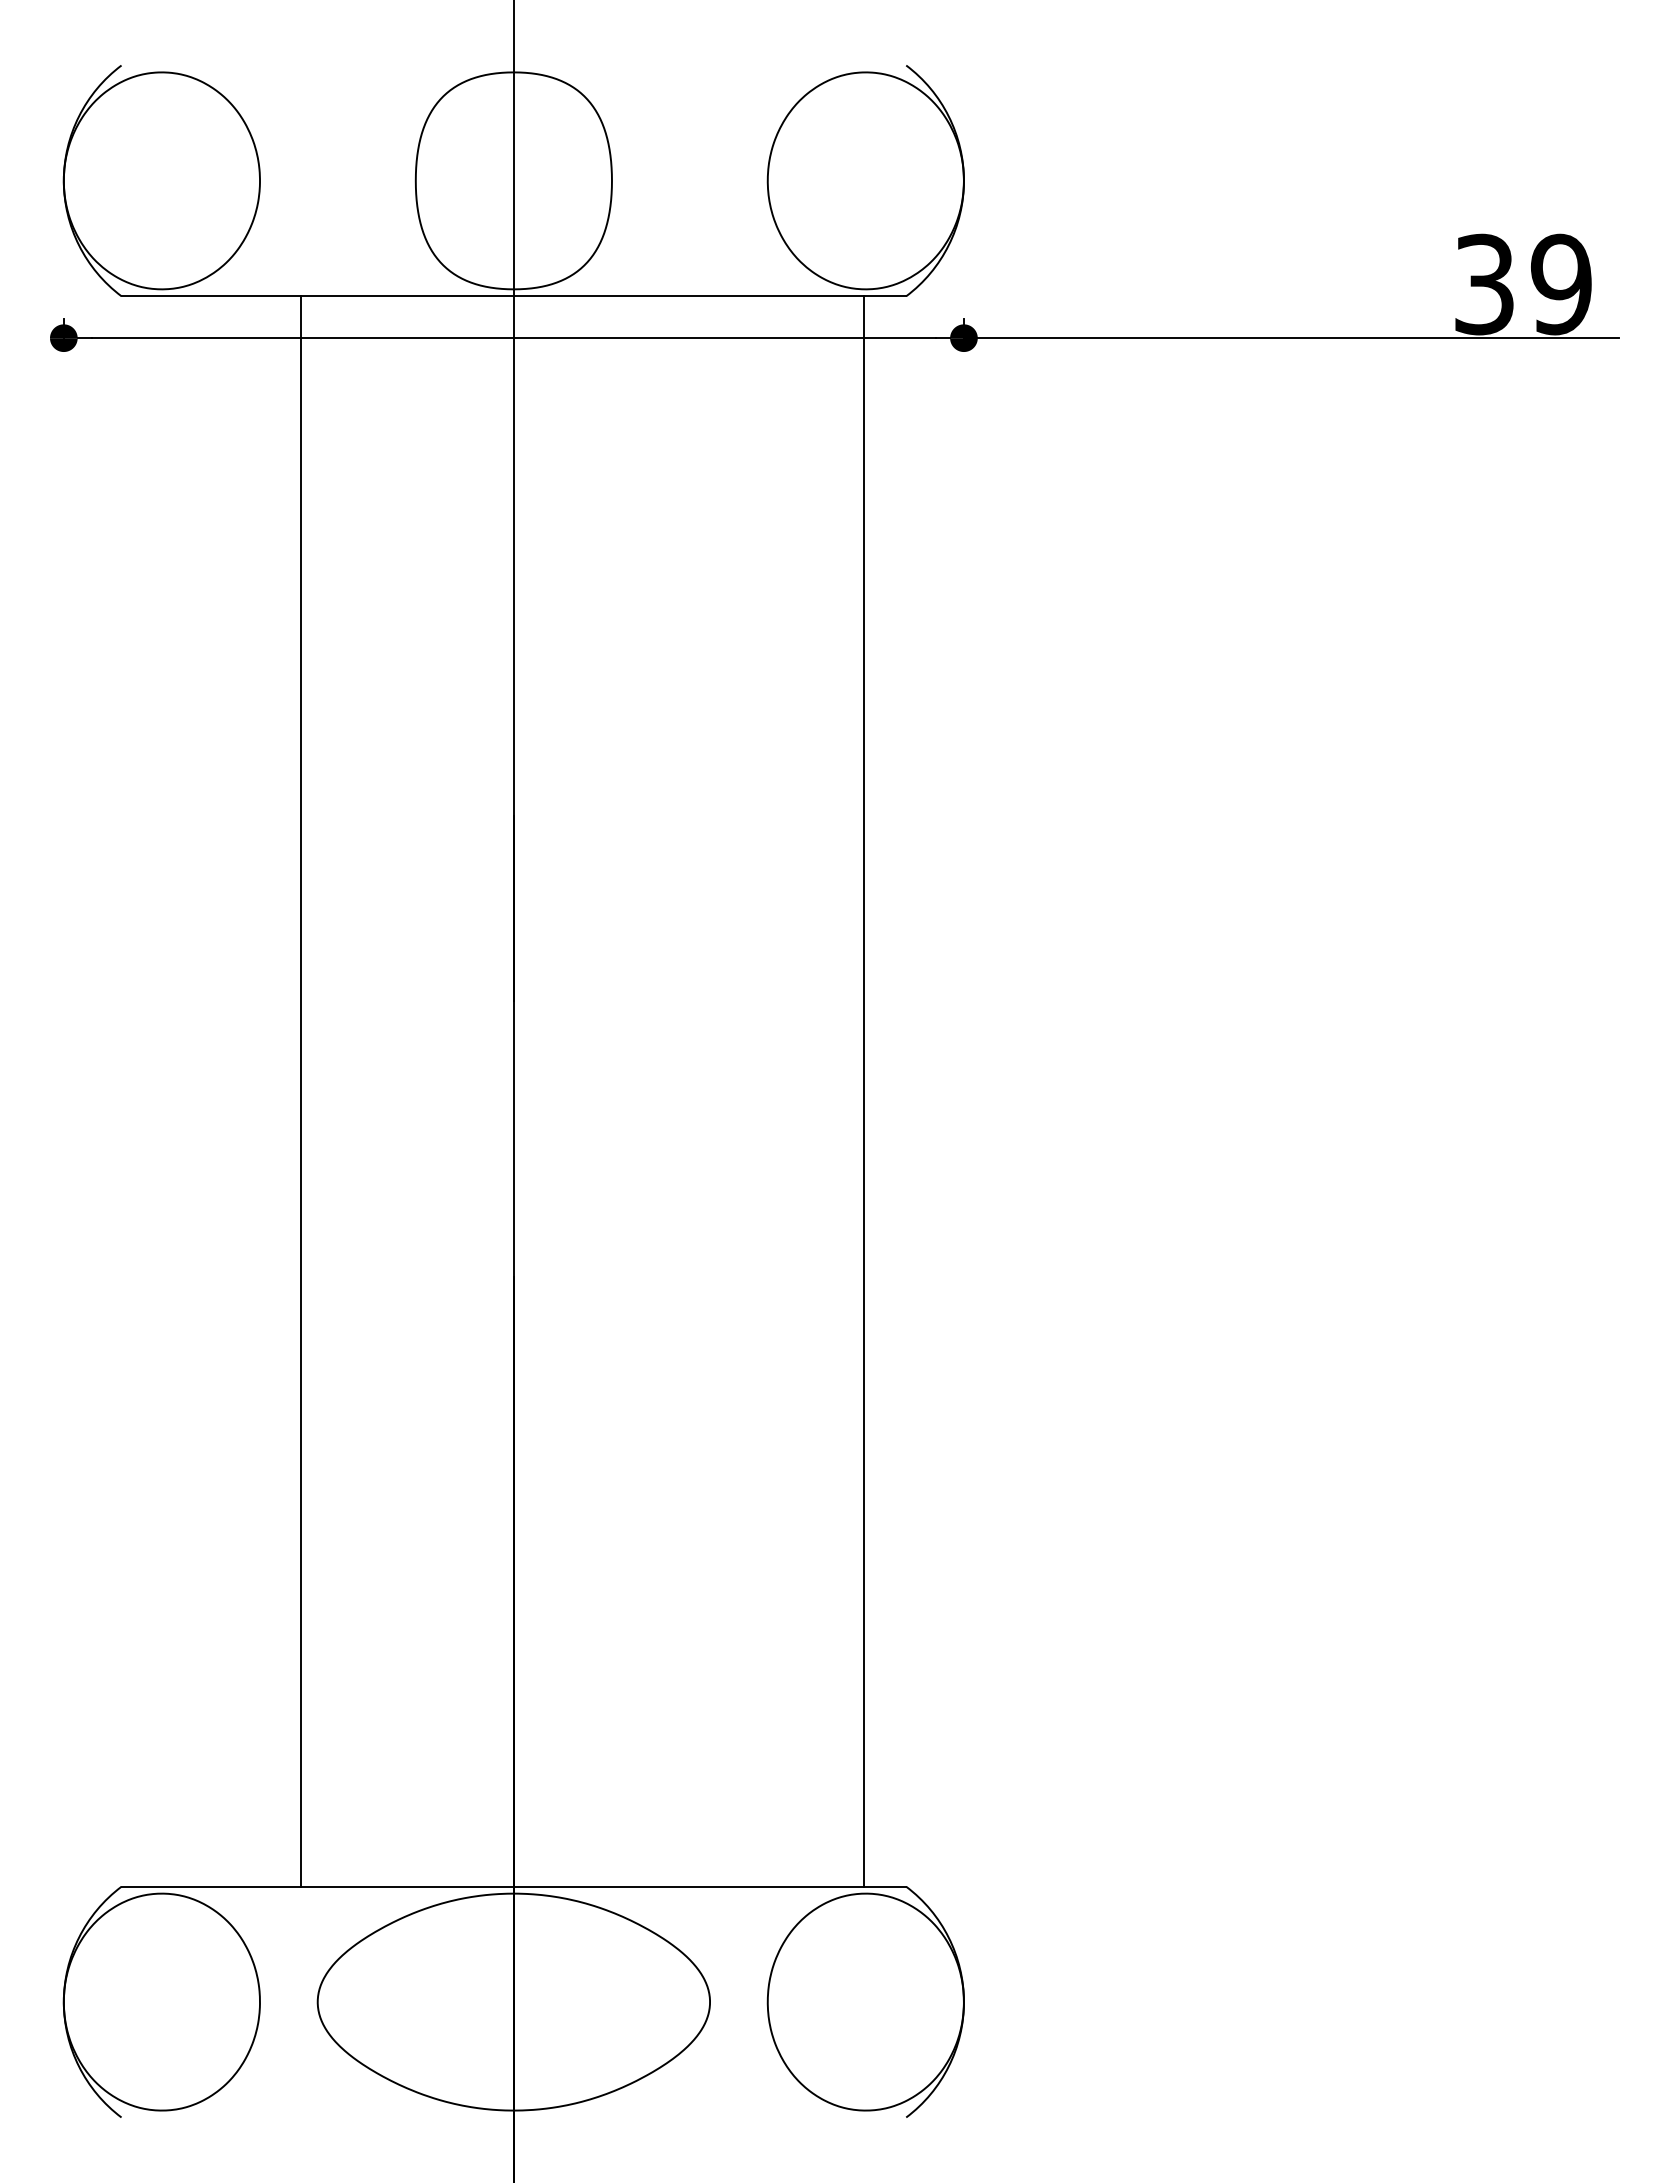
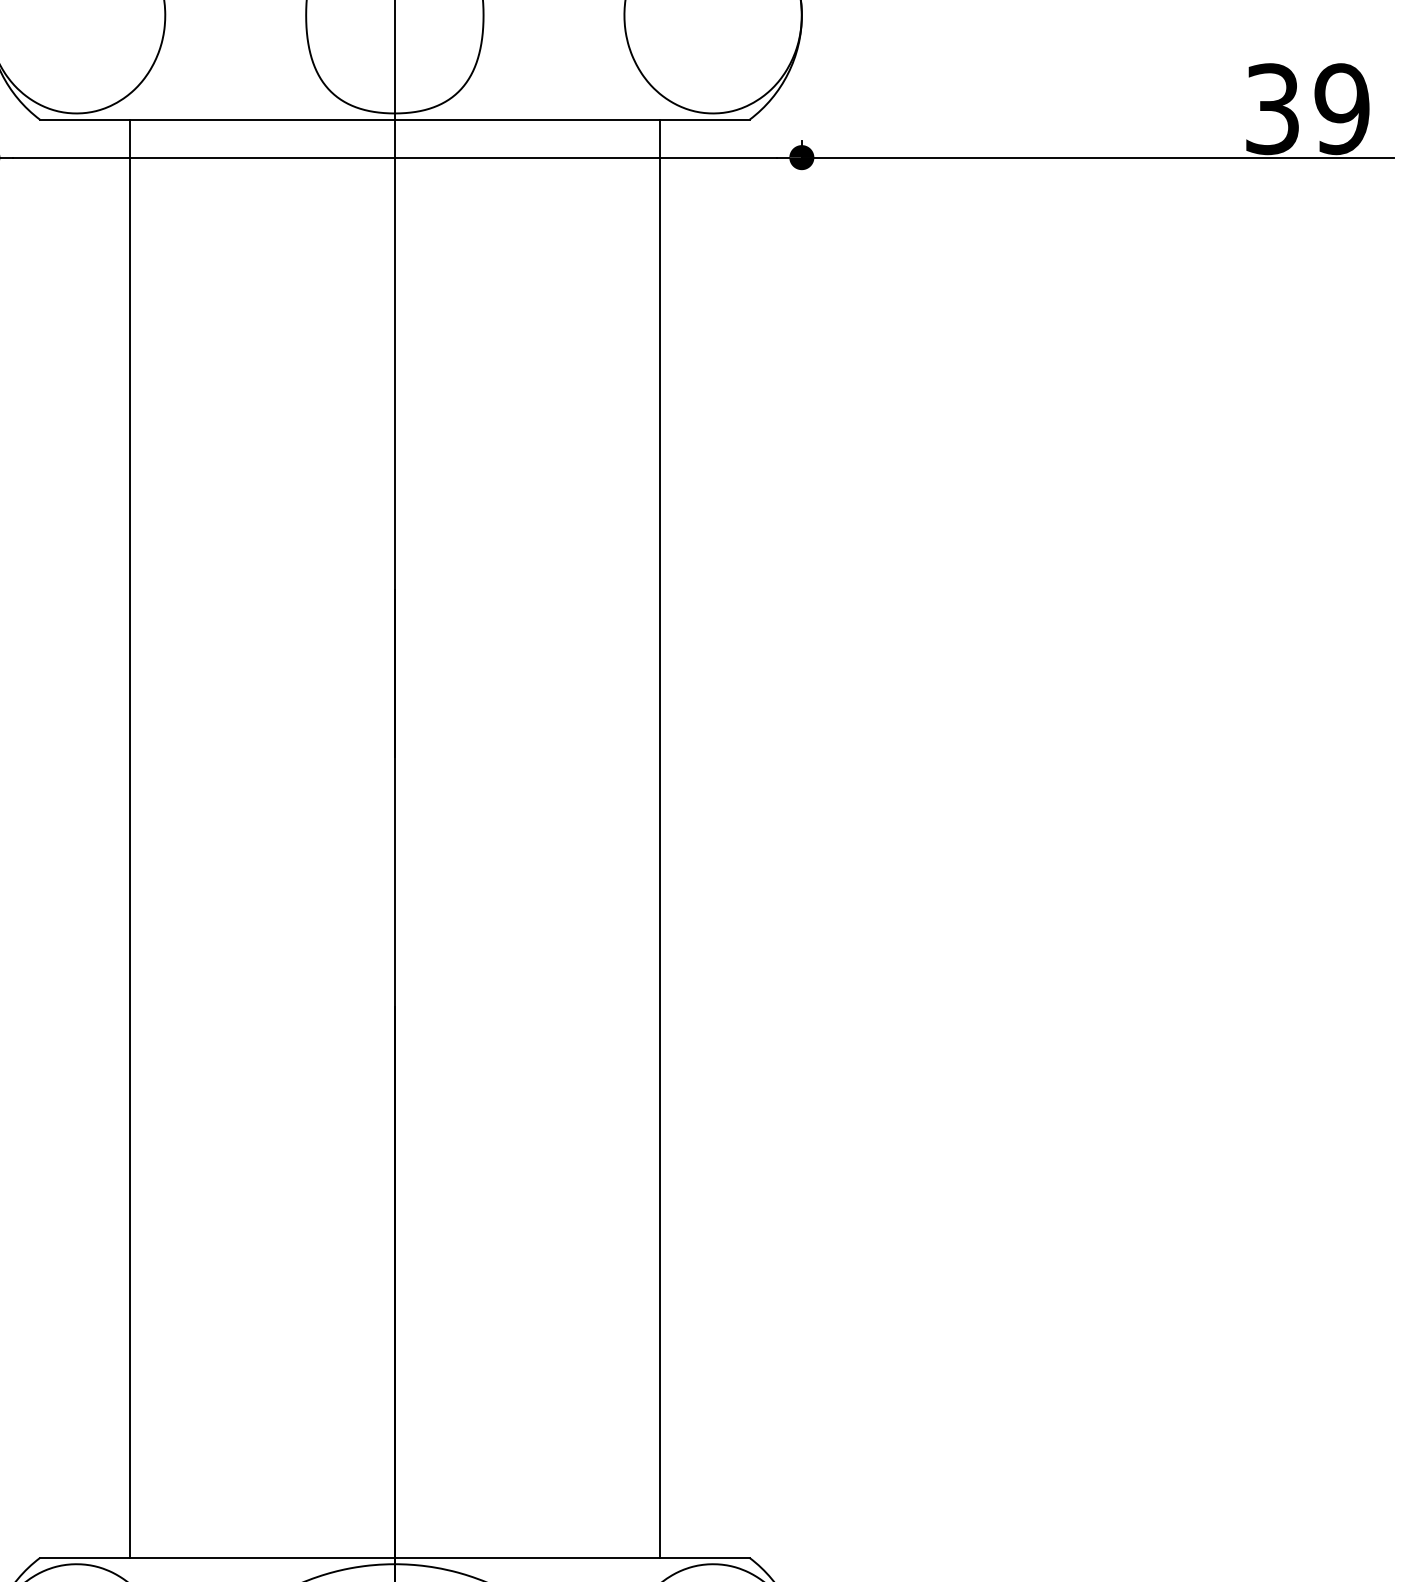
line: (300, 1091) -> (129, 838), moved
line: (864, 1091) -> (660, 838), moved

